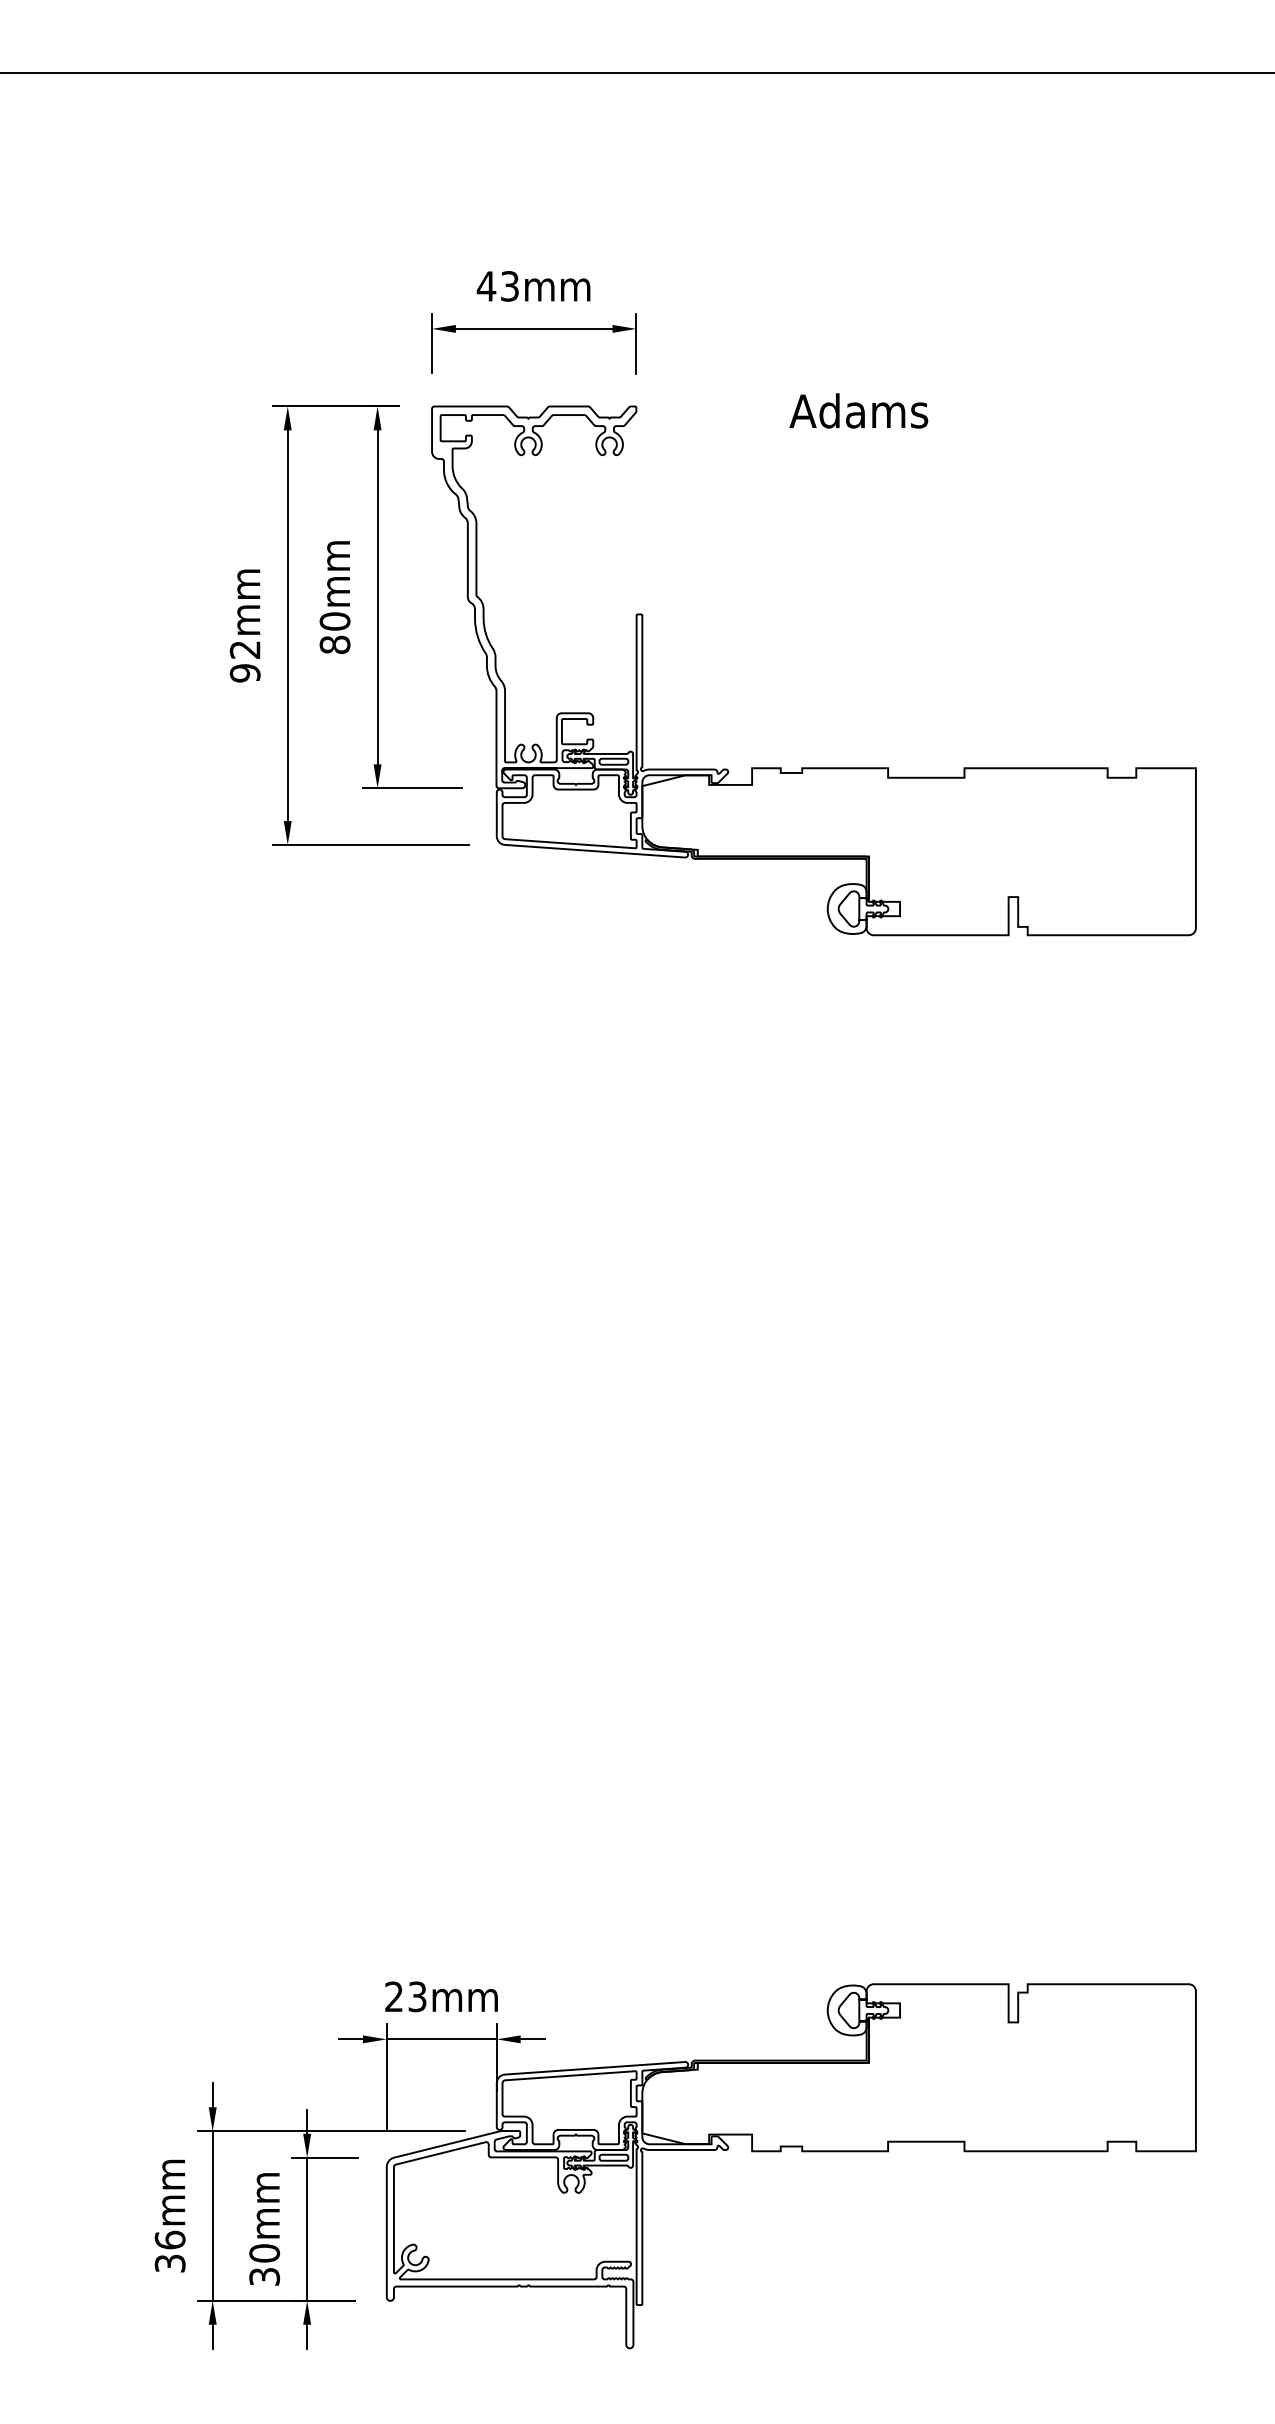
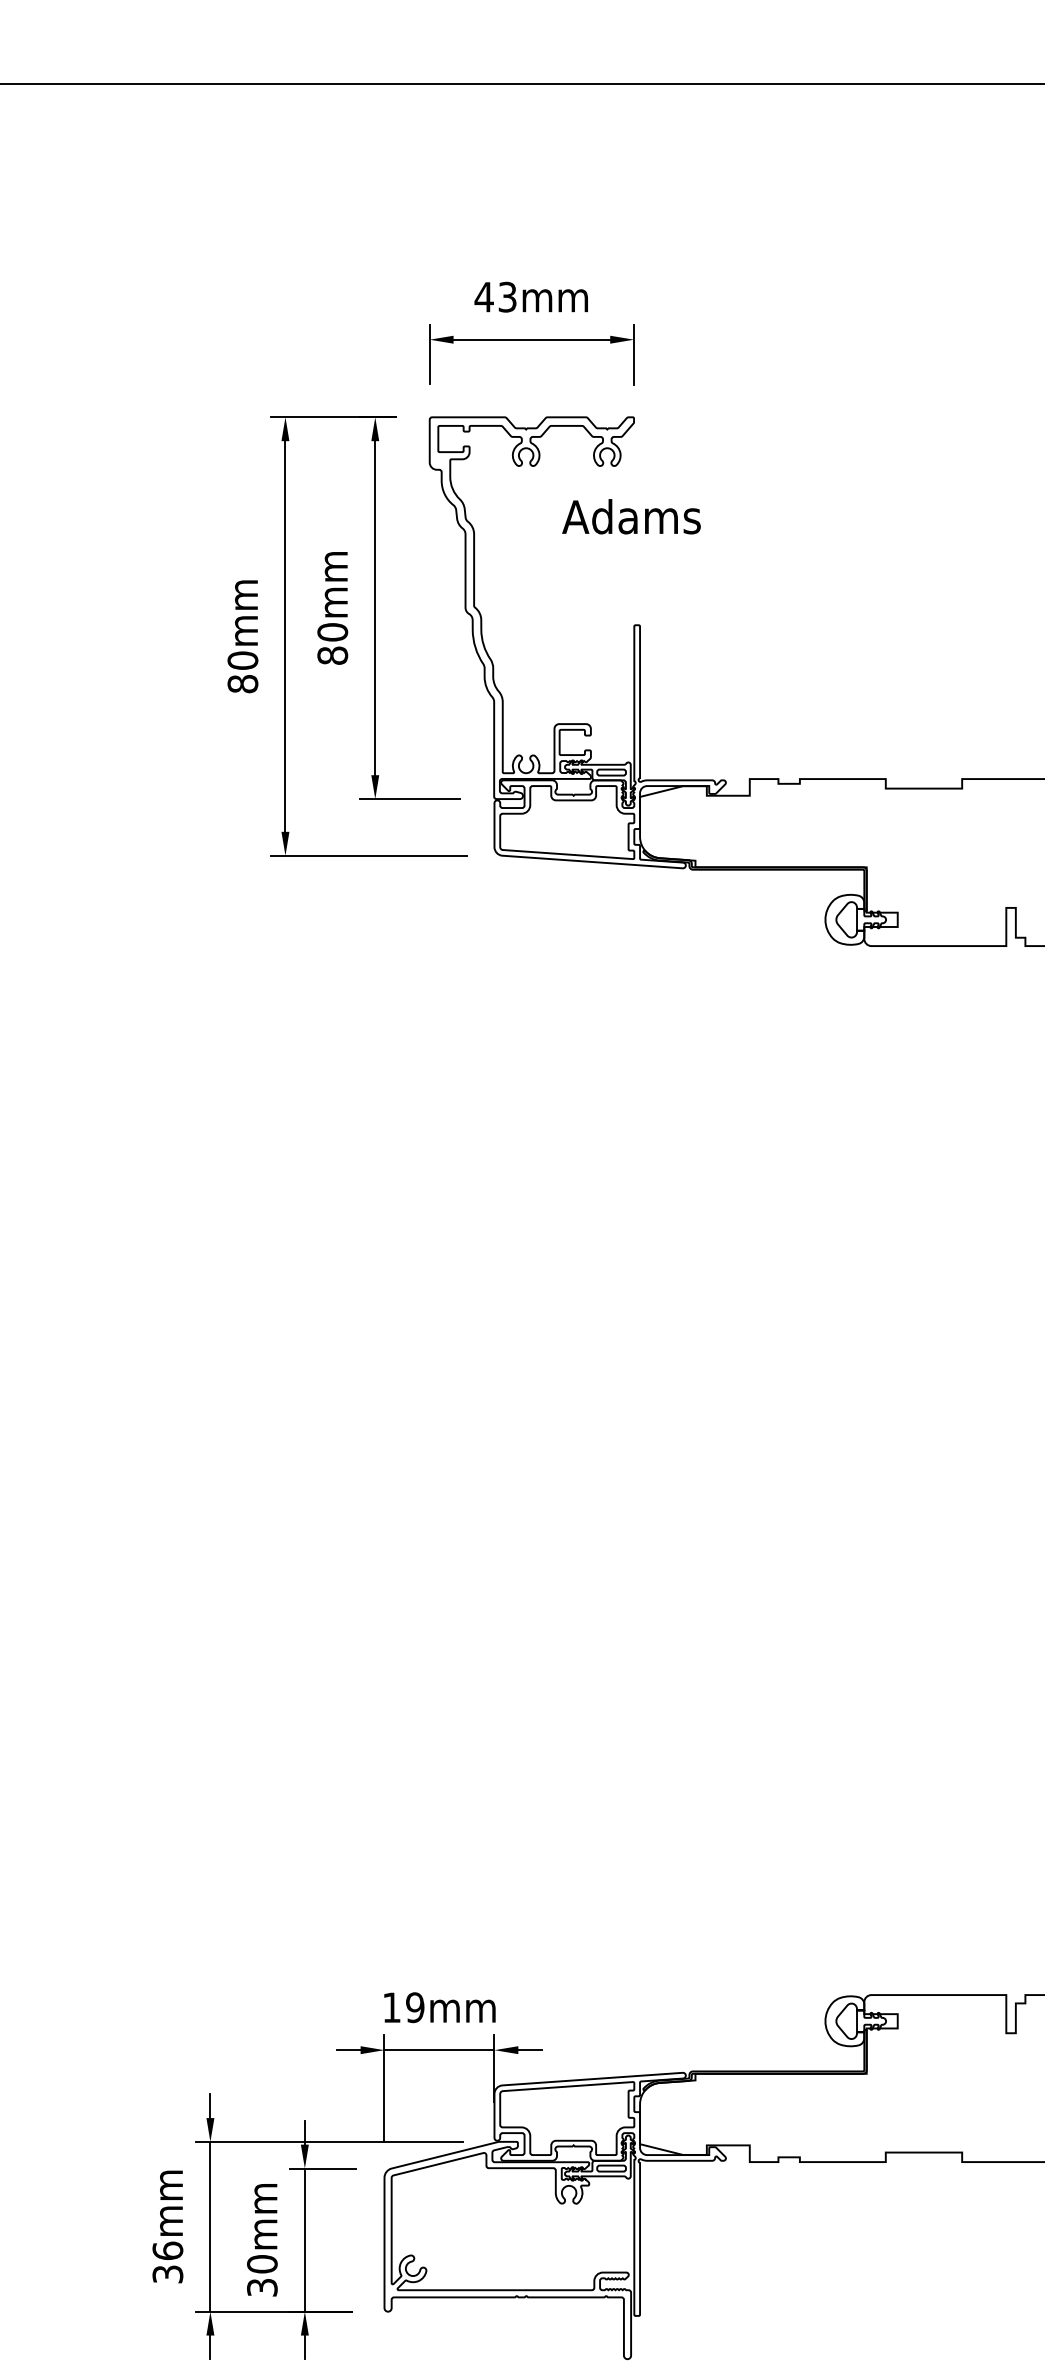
text: (858, 410) -> (631, 516), moved
text: (244, 661) -> (242, 672), 92mm -> 80mm
text: (405, 1996) -> (403, 2007), 23mm -> 19mm

